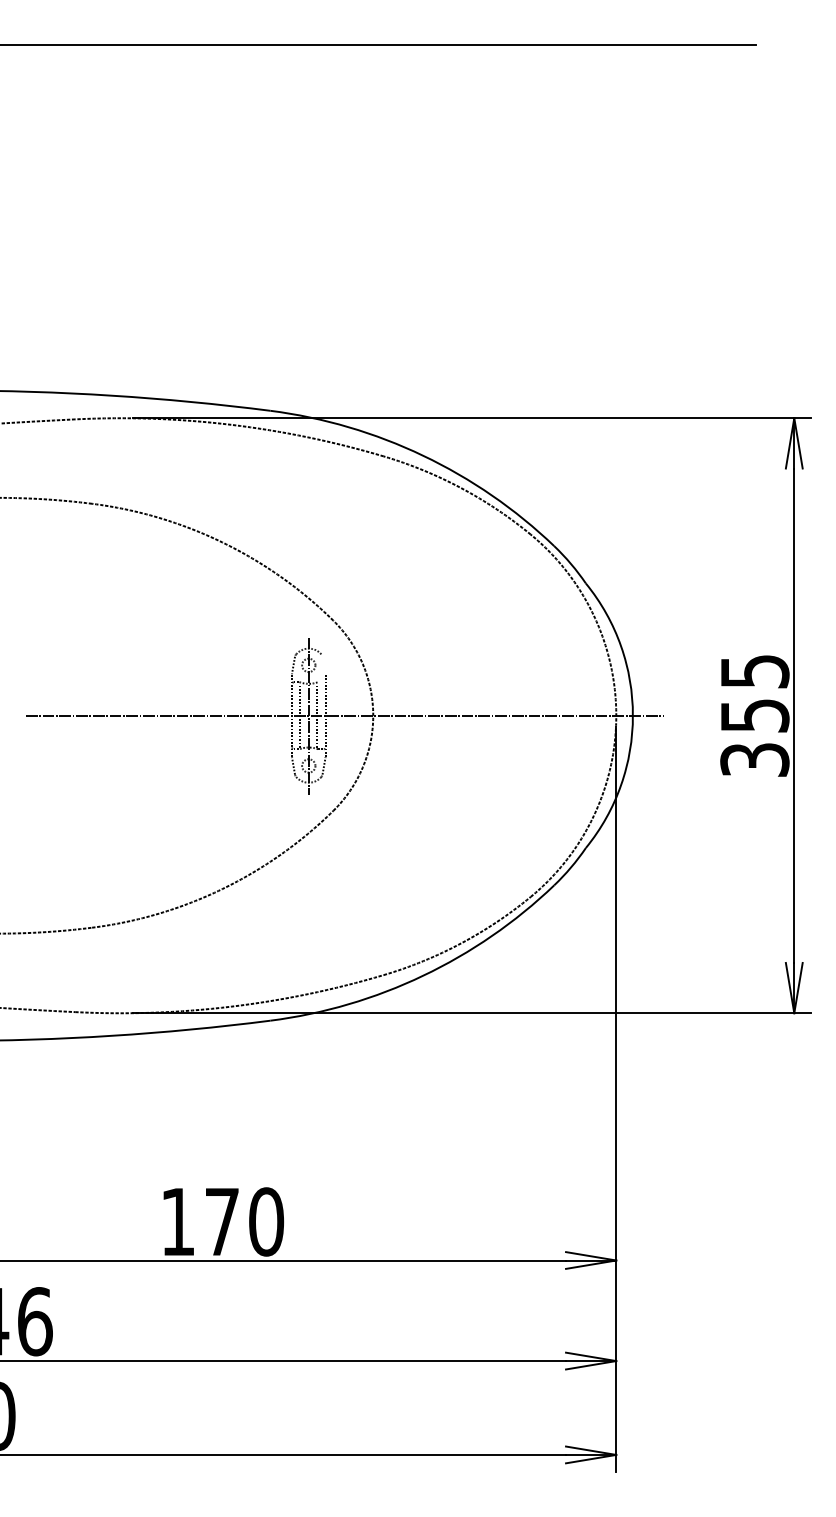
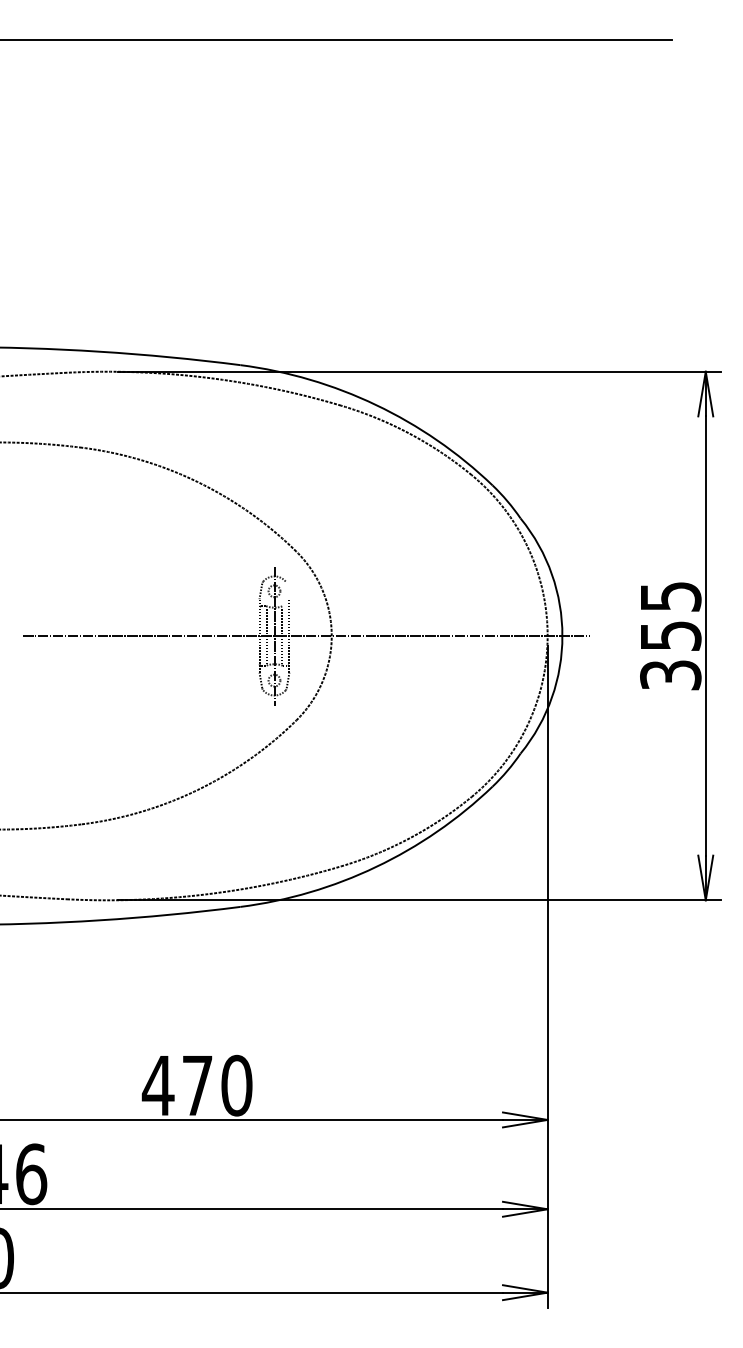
text: (177, 1221) -> (157, 1085), 170 -> 470

